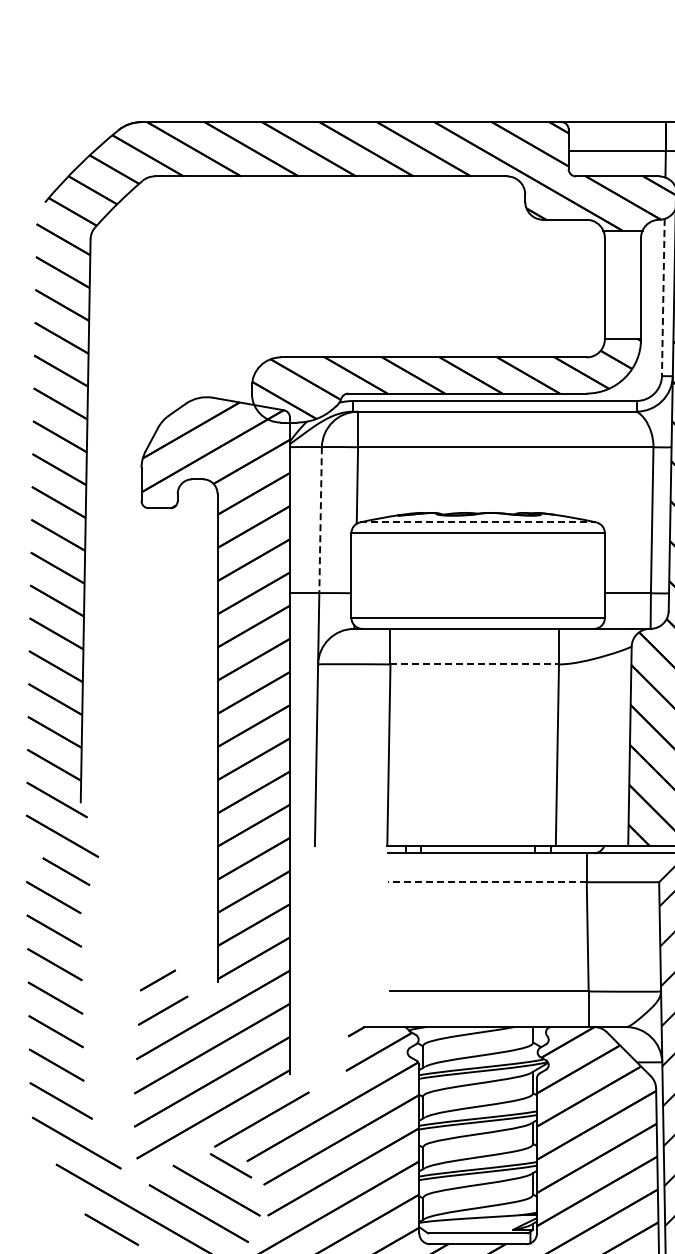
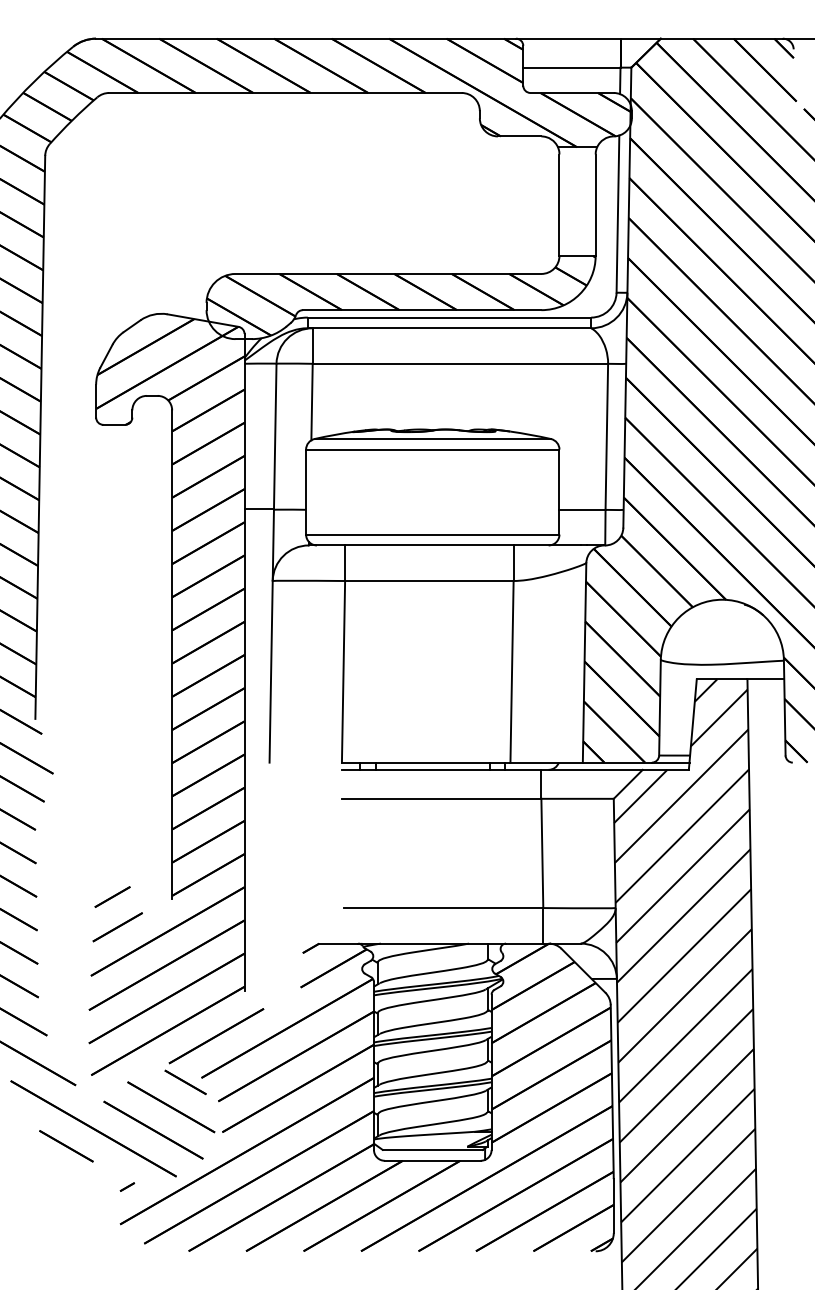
line: (662, 297) -> (617, 214), dashed -> solid
line: (320, 520) -> (275, 437), dashed -> solid
line: (478, 522) -> (433, 439), dashed -> solid
line: (474, 664) -> (429, 581), dashed -> solid
line: (486, 881) -> (441, 798), dashed -> solid

